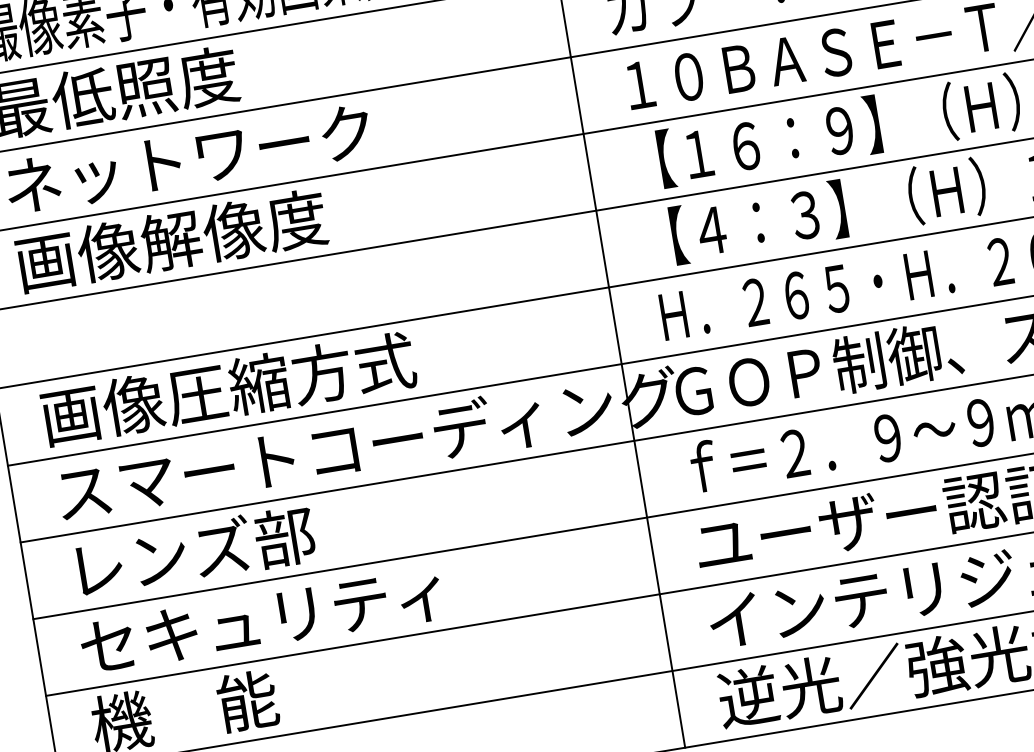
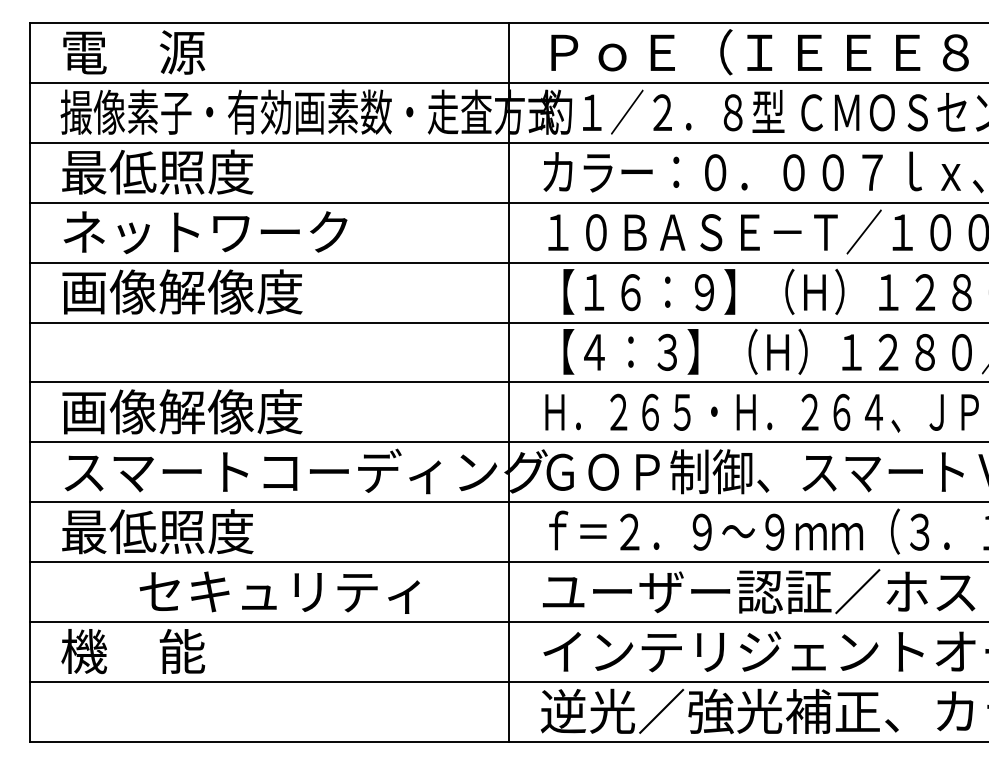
text: (290, 378) -> (255, 411), 画像圧縮方式 -> 画像解像度
text: (190, 552) -> (157, 531), レンズ部 -> 最低照度
text: (261, 621) -> (279, 592), moved

